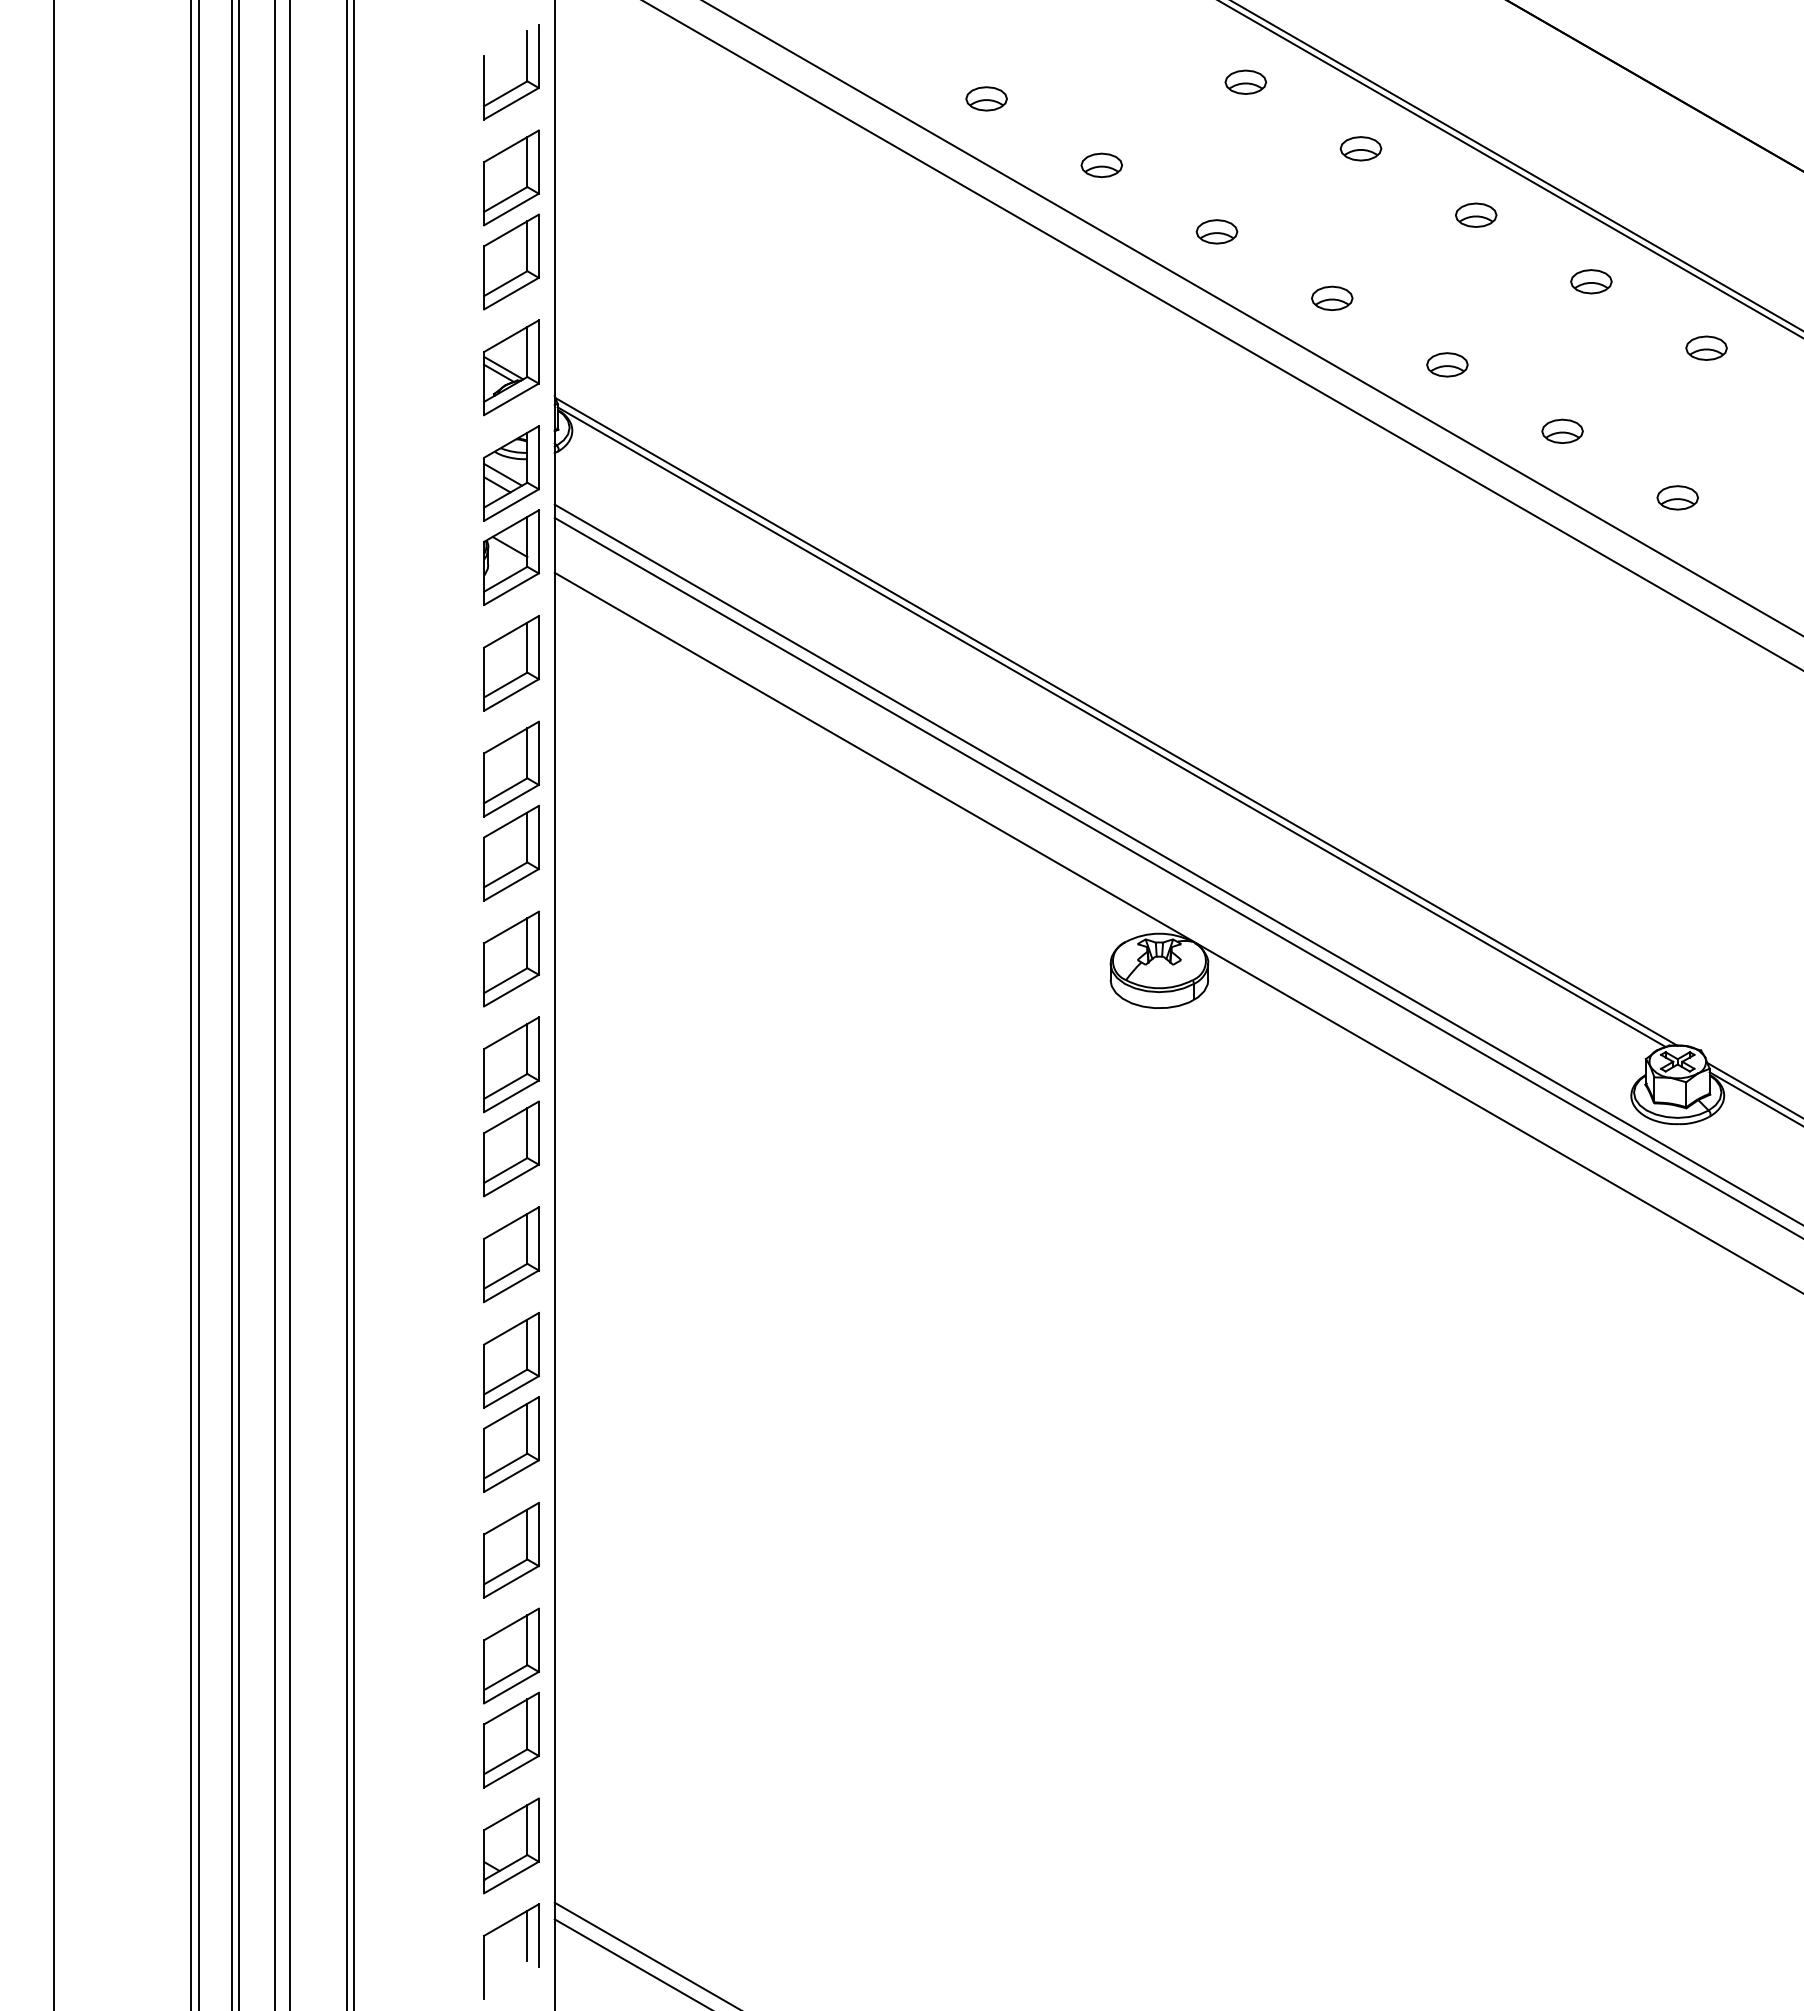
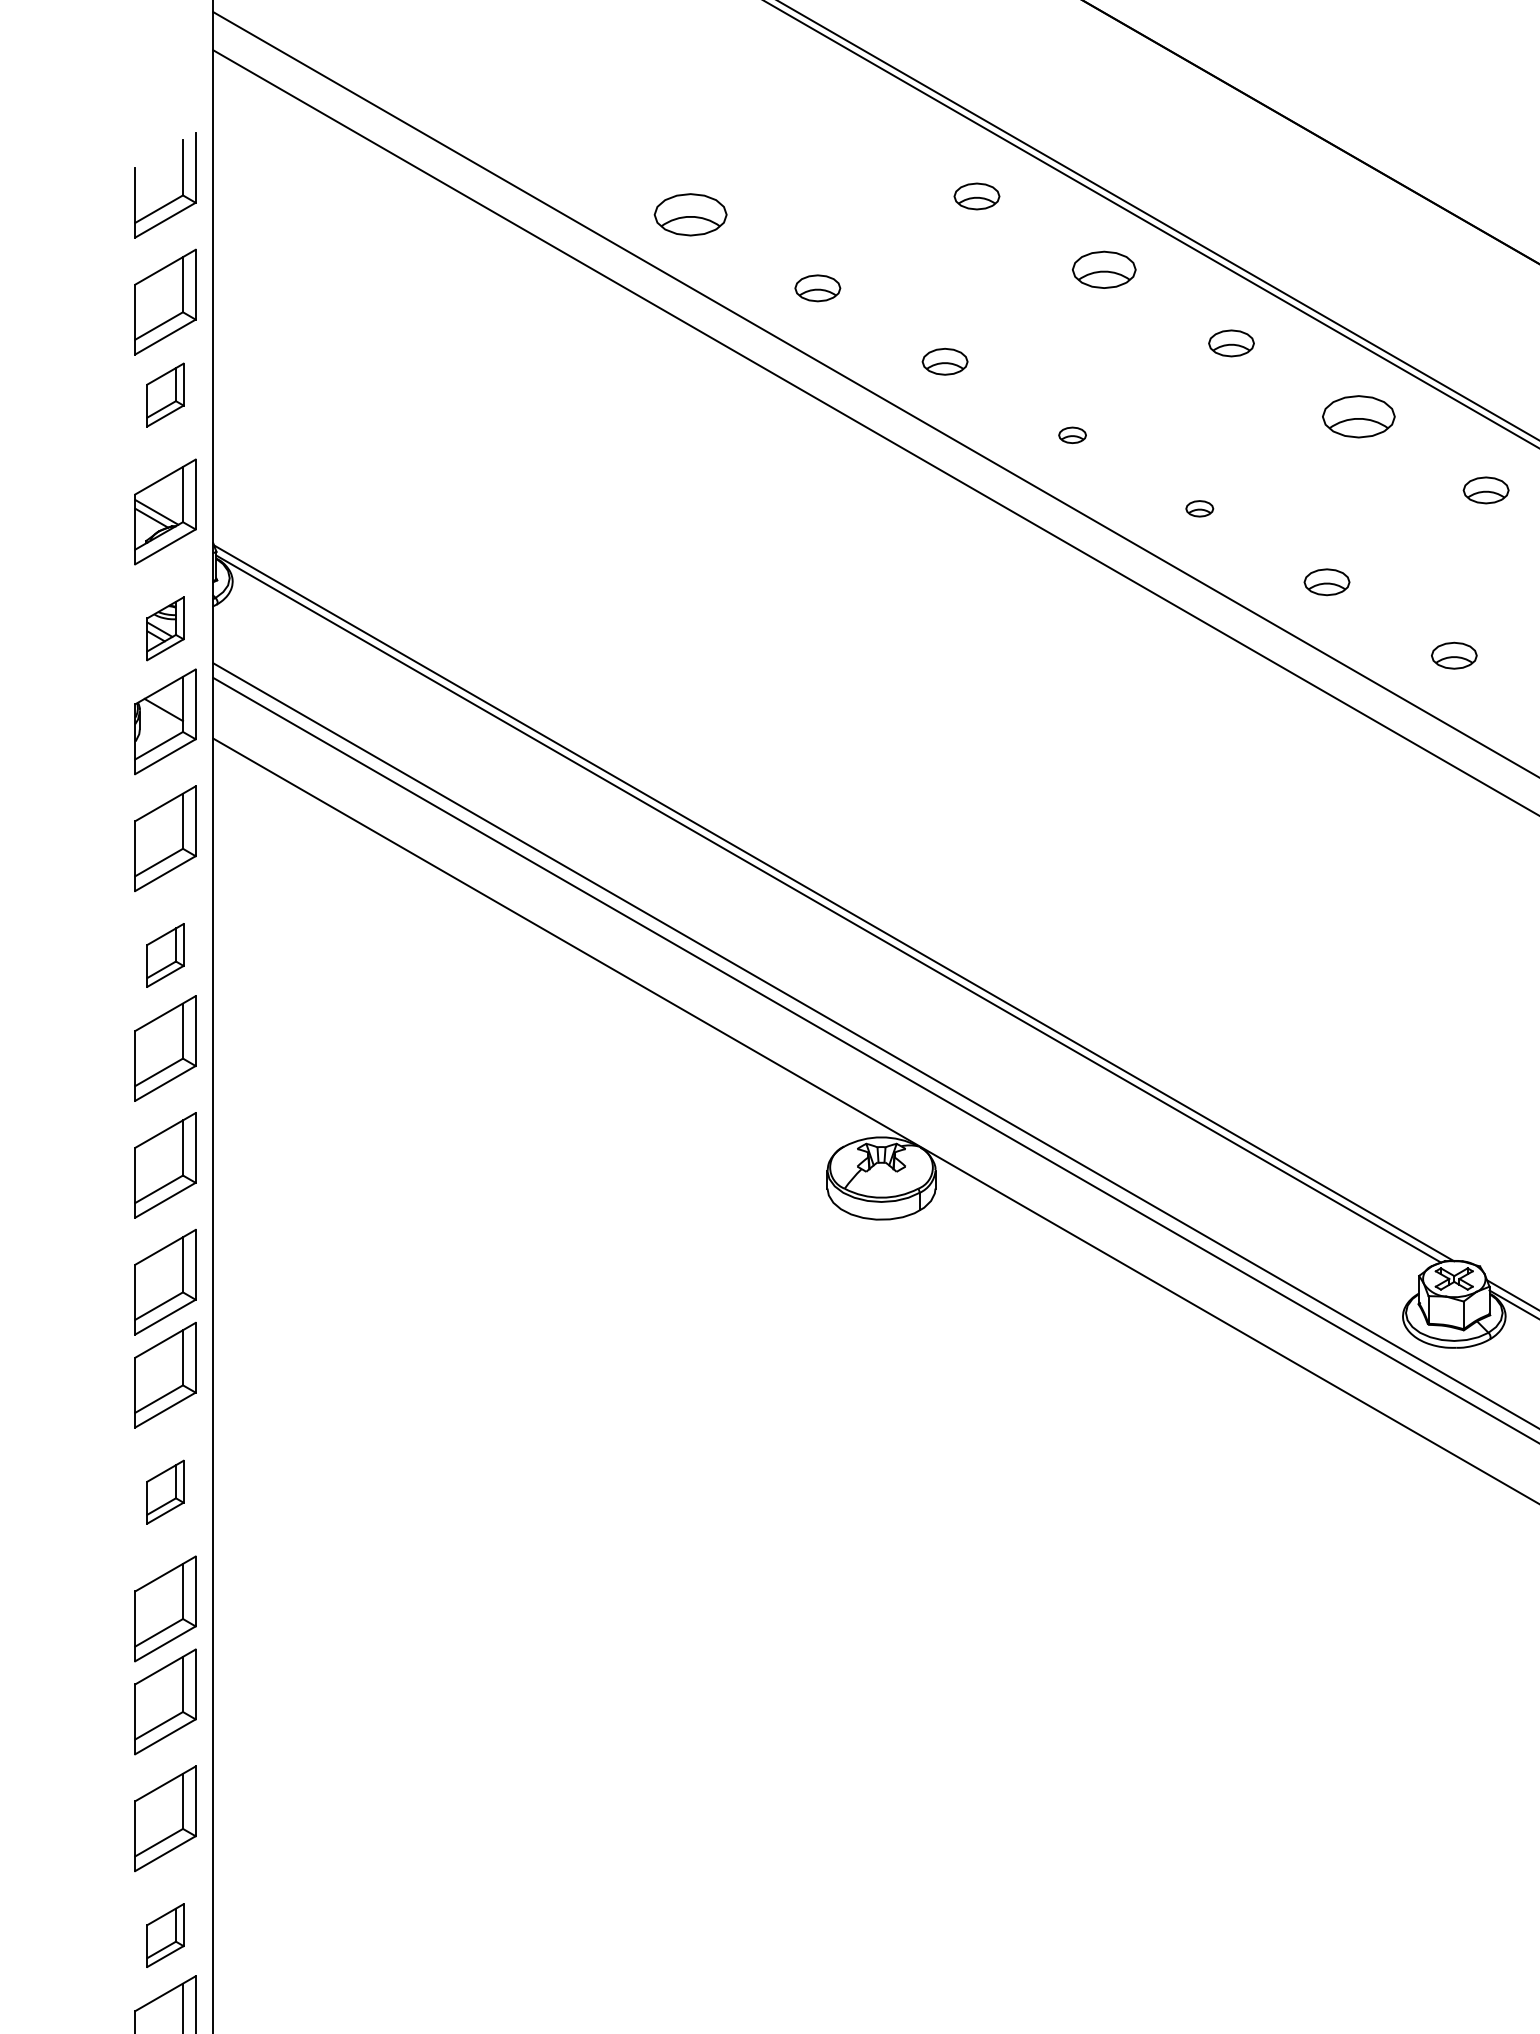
part: (986, 98) -> (690, 214), size x1.6
part: (1360, 148) -> (1103, 269), size x1.4
part: (511, 261) -> (165, 394), size x0.6
part: (1591, 281) -> (1358, 416), size x1.6
part: (1332, 298) -> (1072, 435), size x0.6
part: (1447, 364) -> (1199, 508), size x0.6
part: (511, 473) -> (165, 628), size x0.6
part: (511, 768) -> (165, 954), size x0.6
part: (511, 1254) -> (165, 1491), size x0.6
part: (511, 1655) -> (165, 1935), size x0.6

